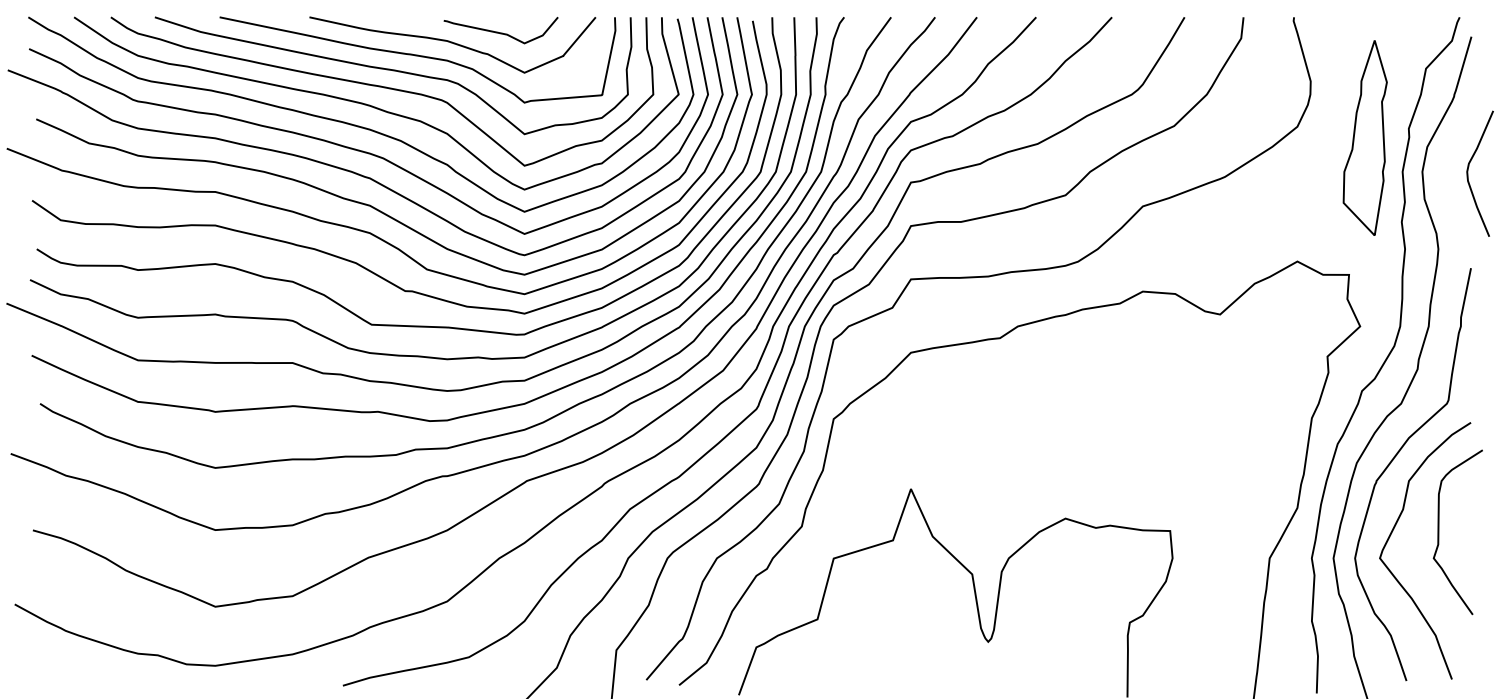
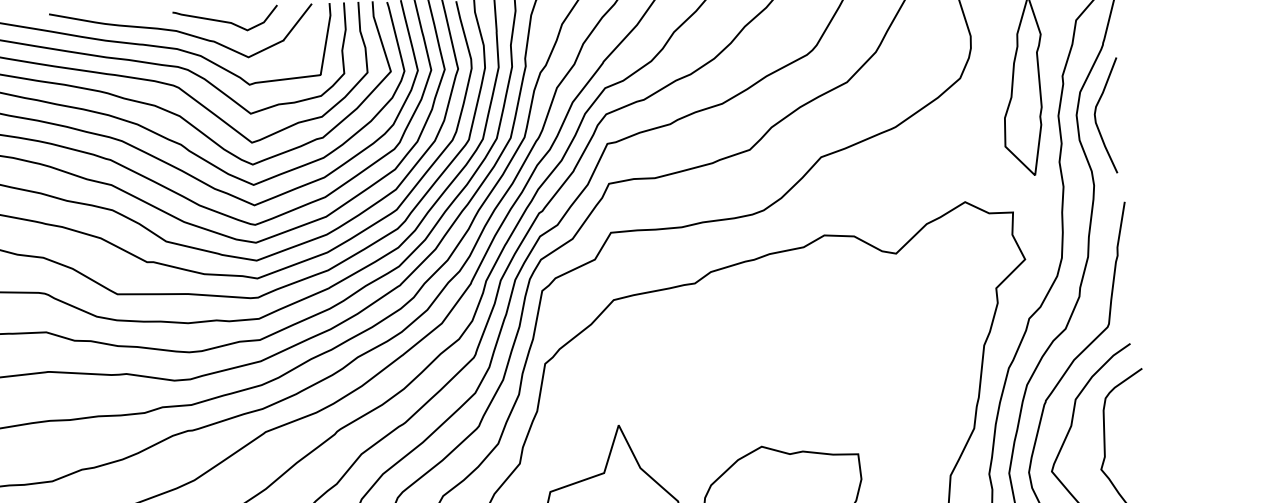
curve: (1468, 173) -> (1096, 115), moved

